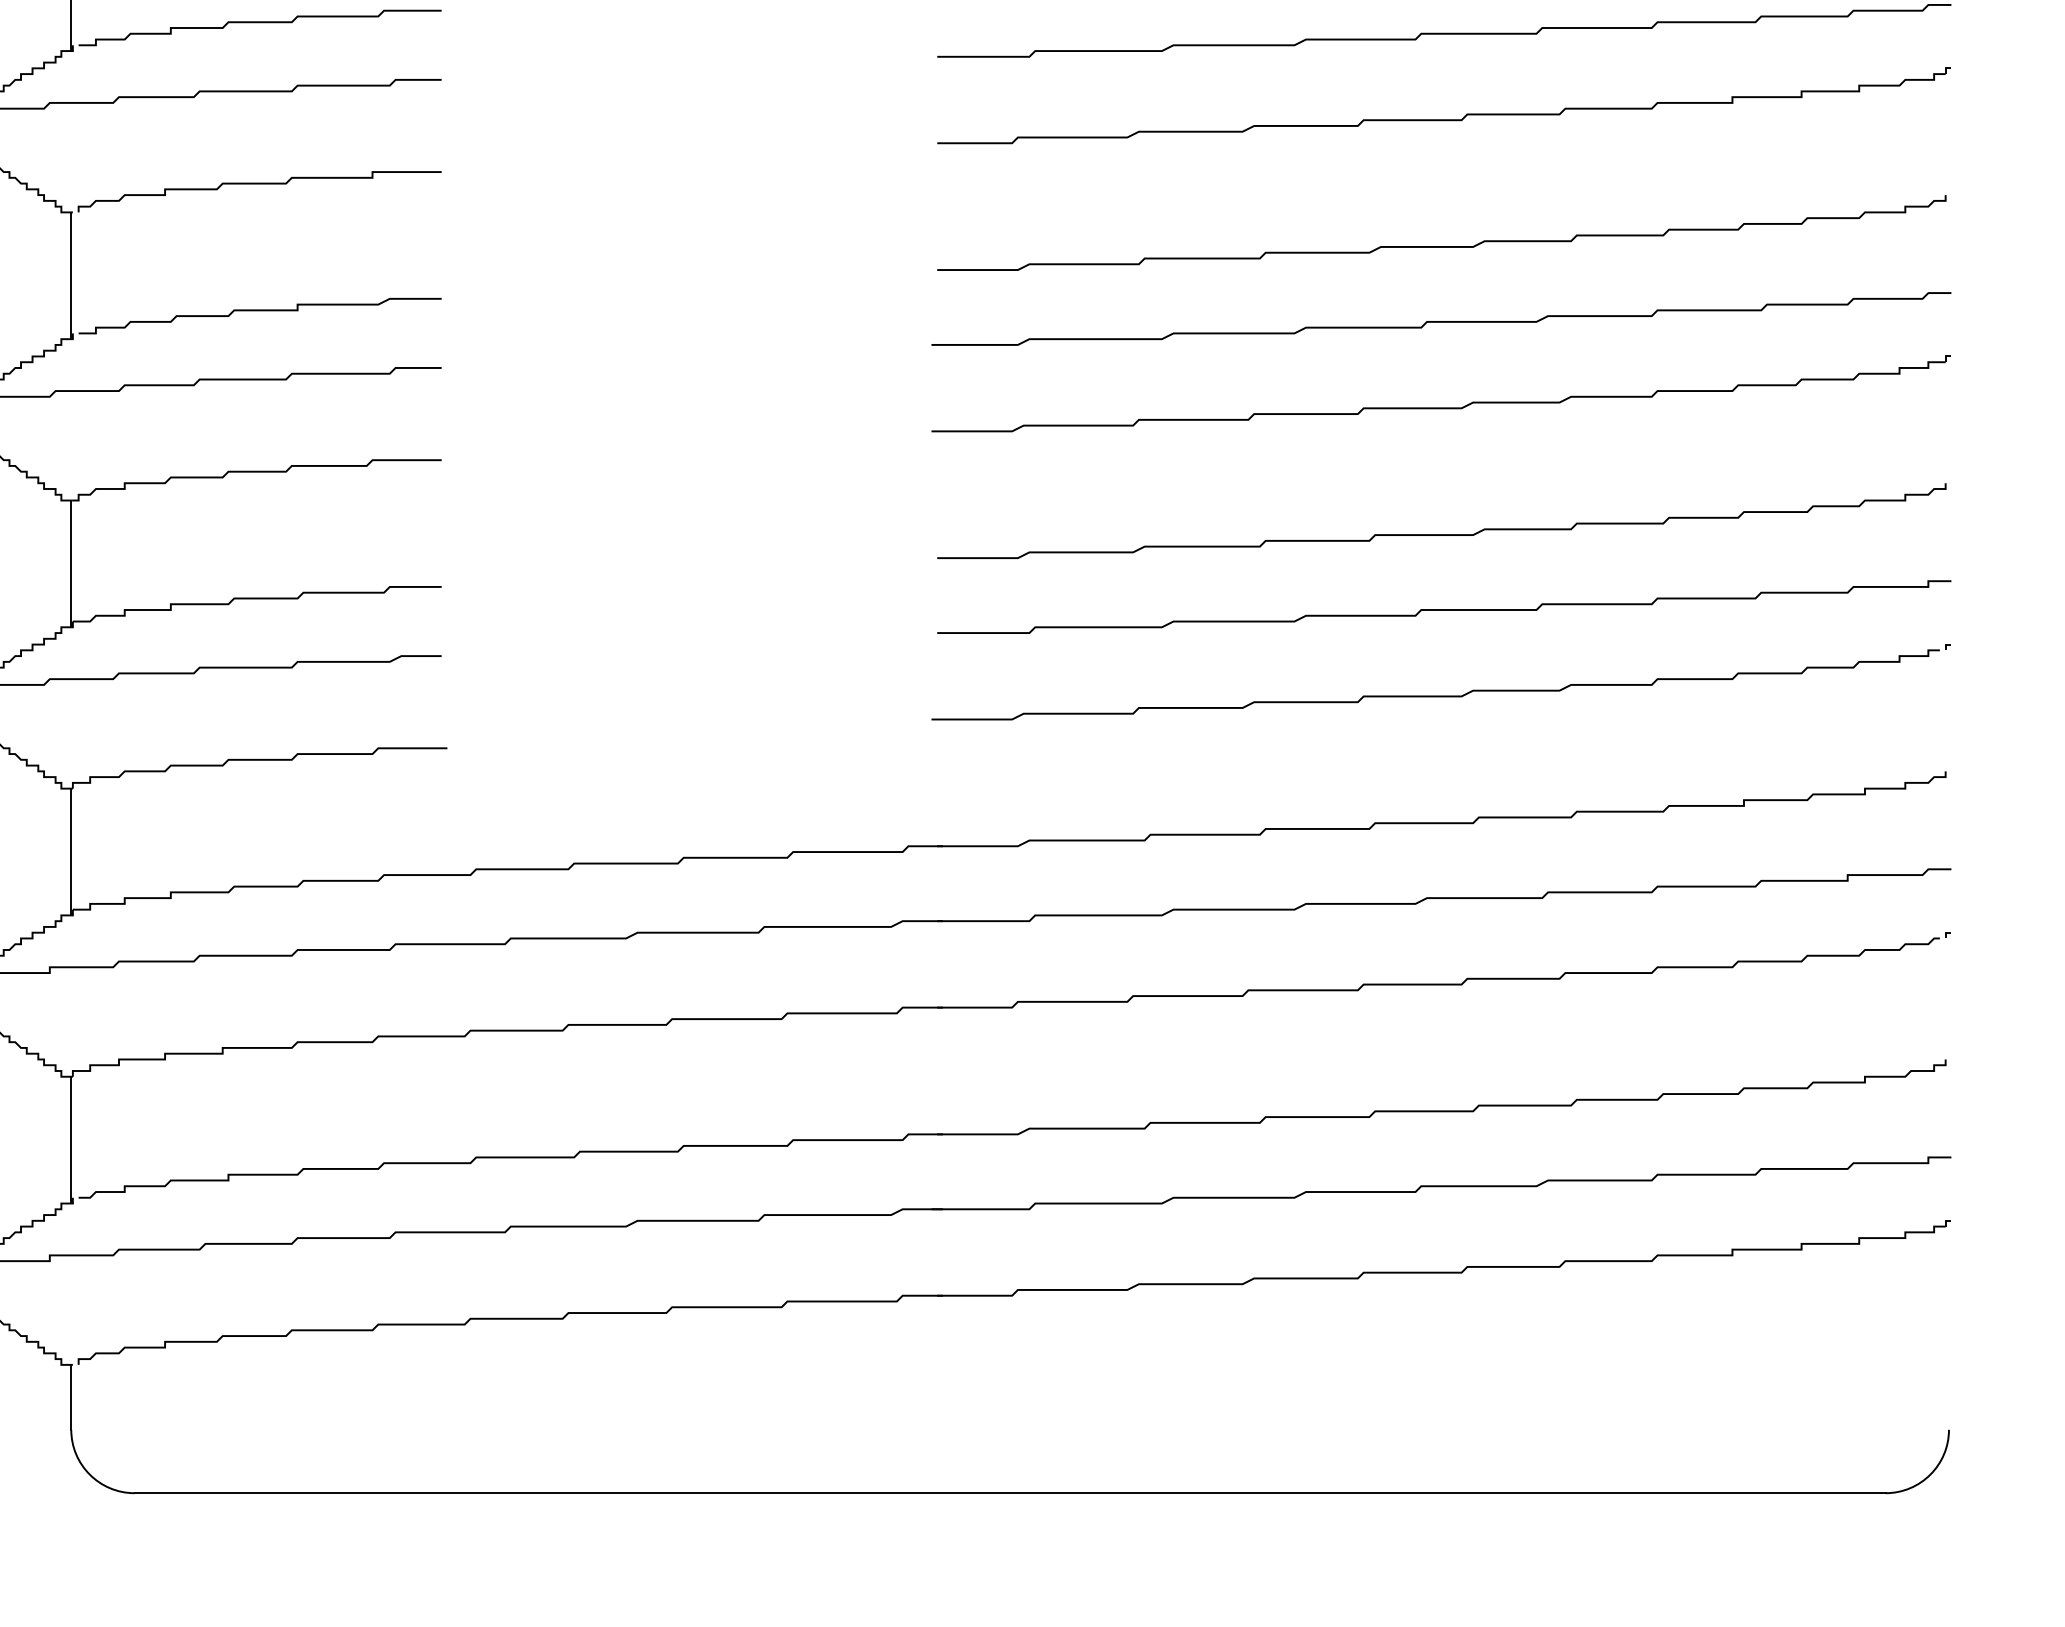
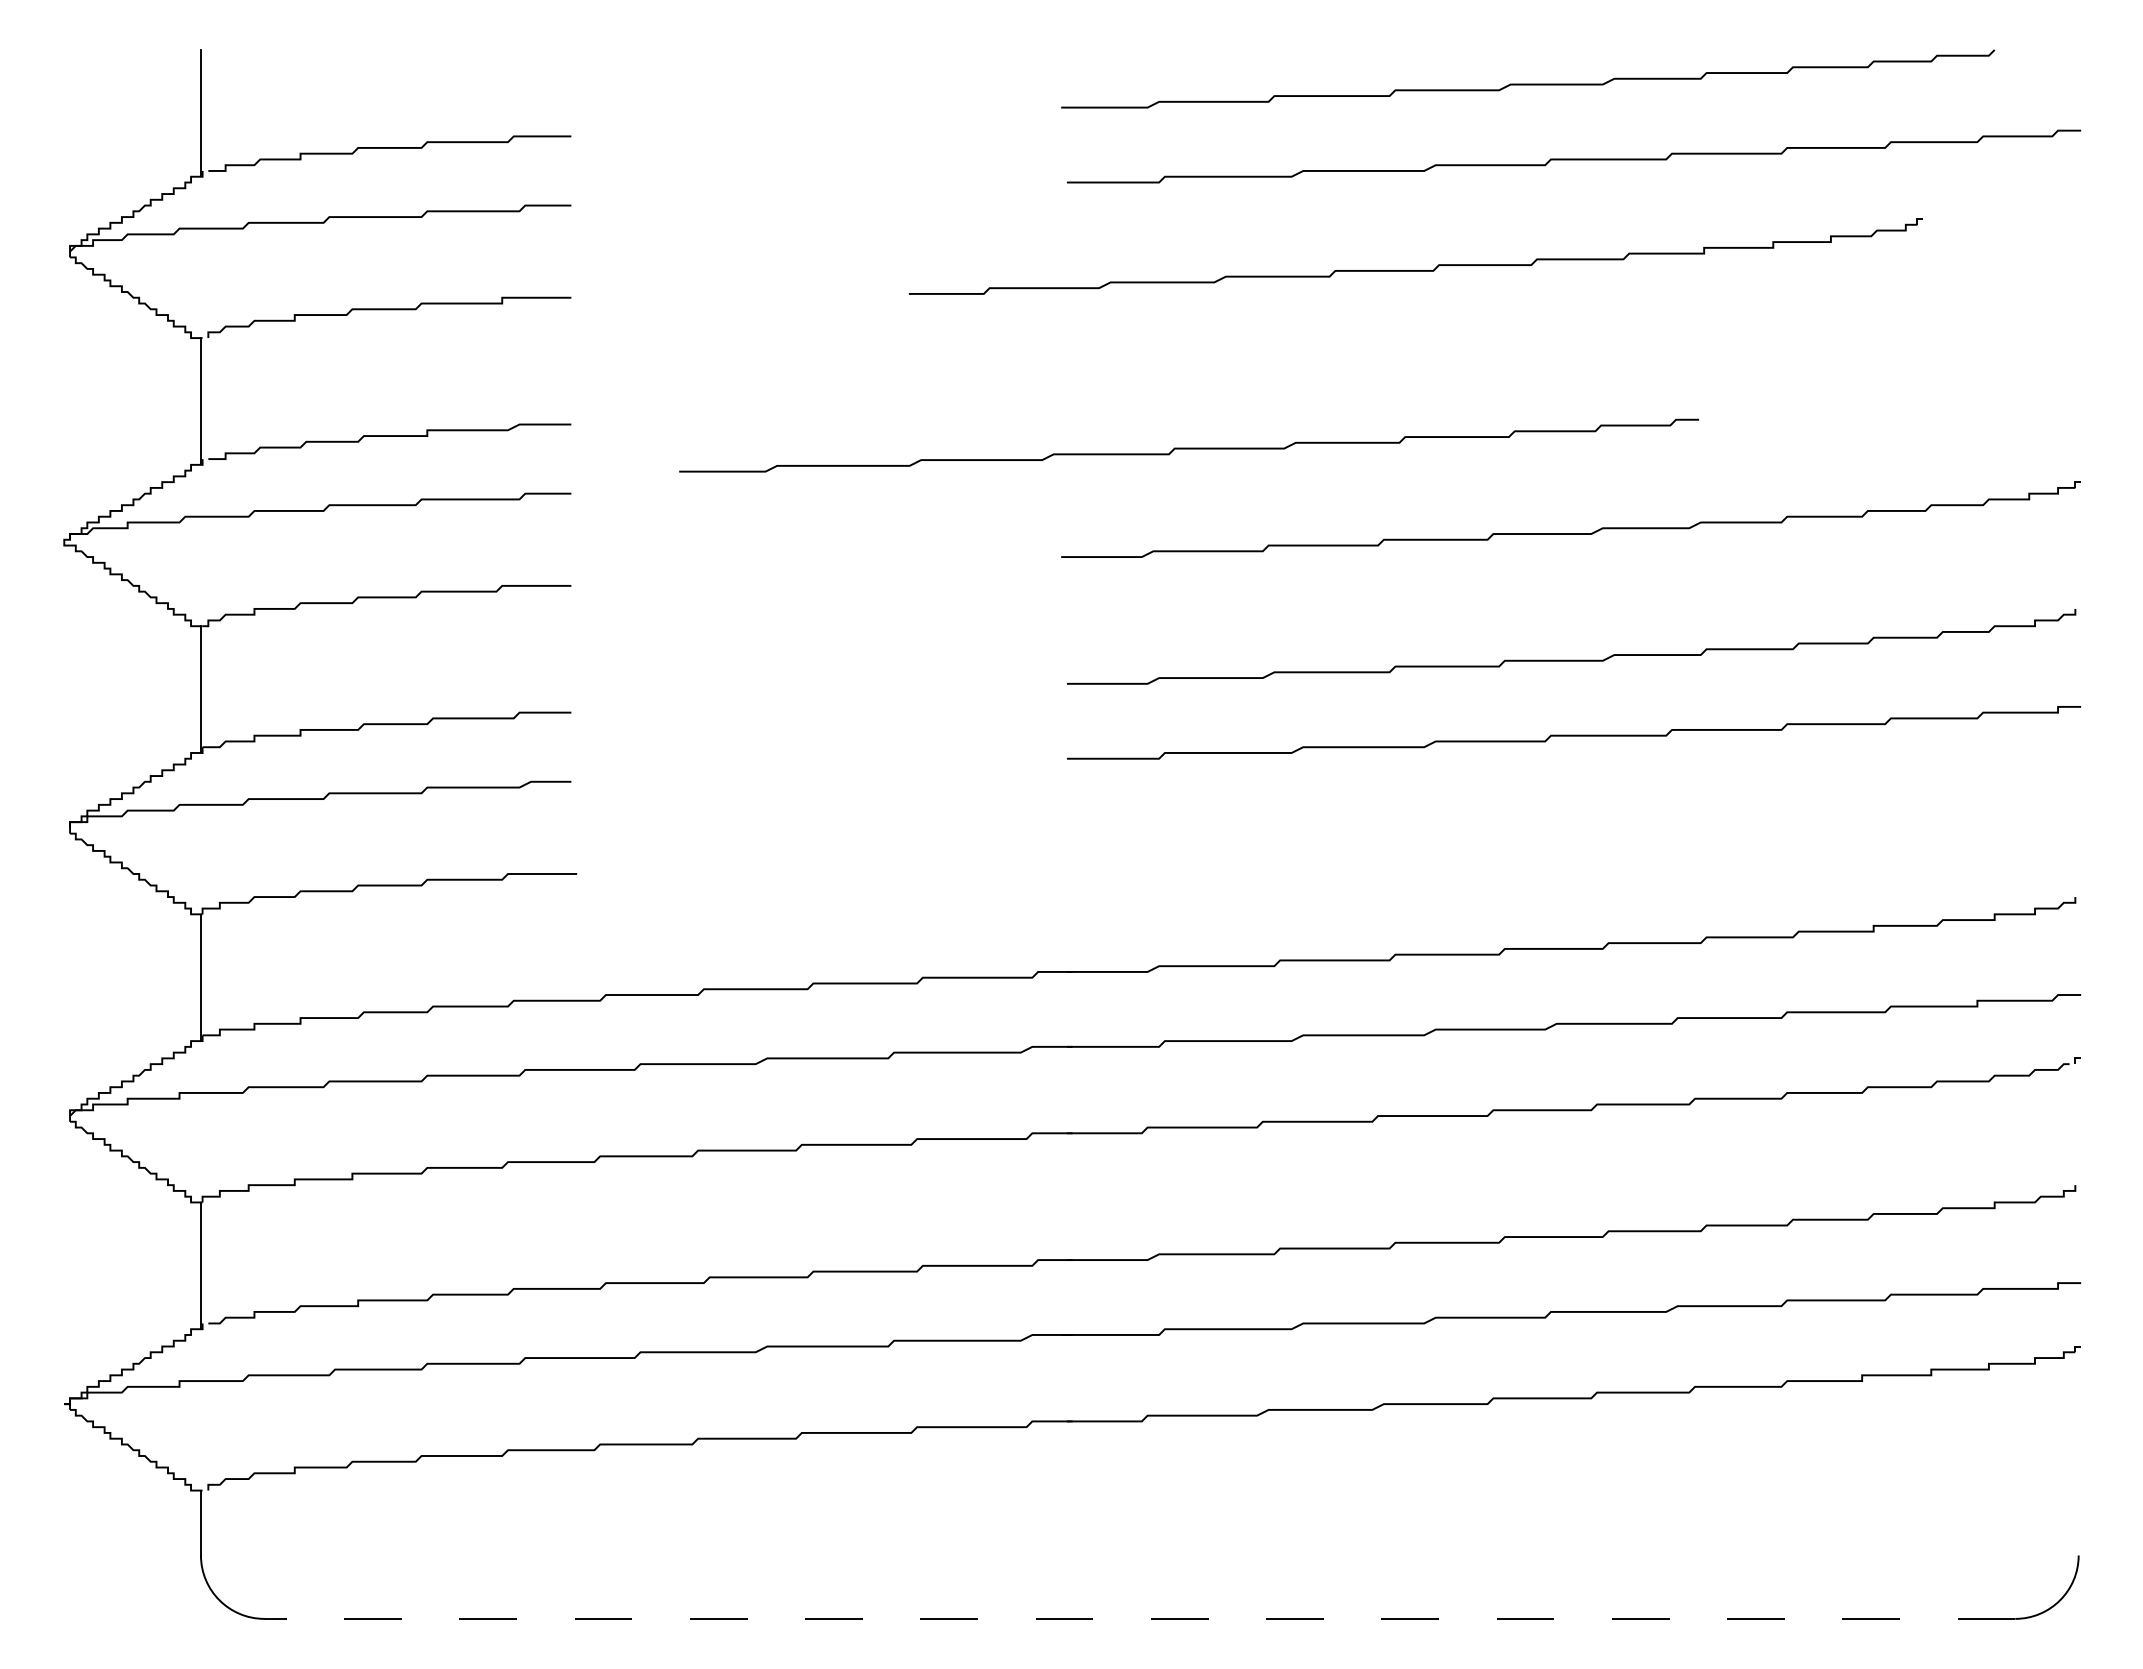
part: (1443, 119) -> (1415, 270), moved
curve: (1441, 245) -> (1571, 371), removed
curve: (1441, 320) -> (1189, 447), moved
part: (1440, 695) -> (1570, 821), removed
line: (1009, 1492) -> (1139, 1618), solid -> dashed

